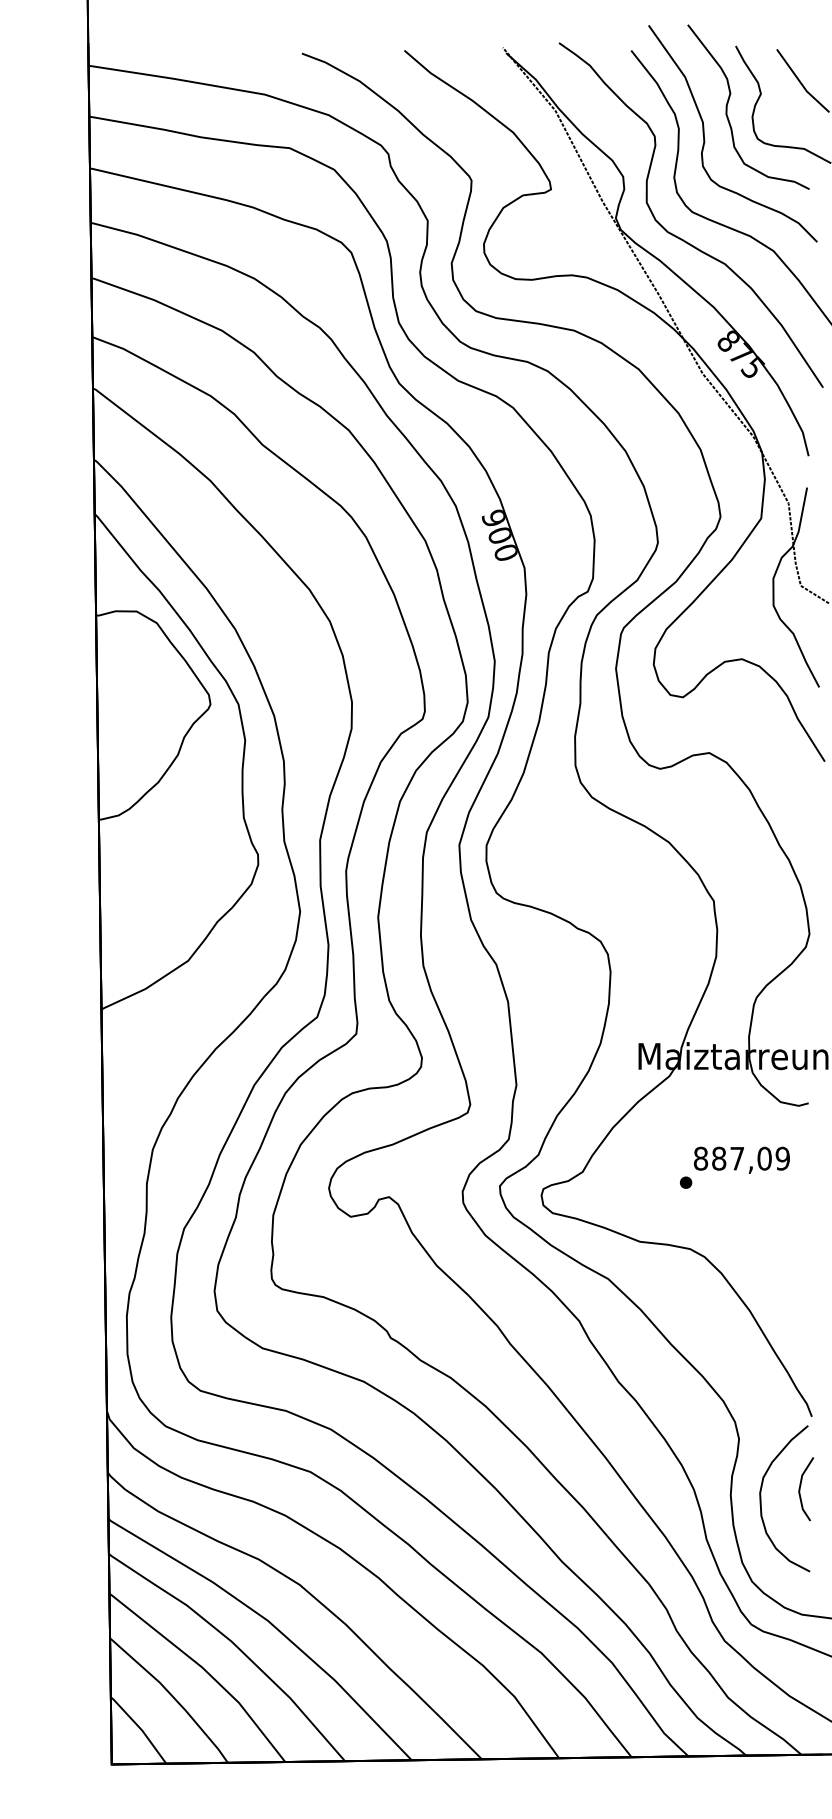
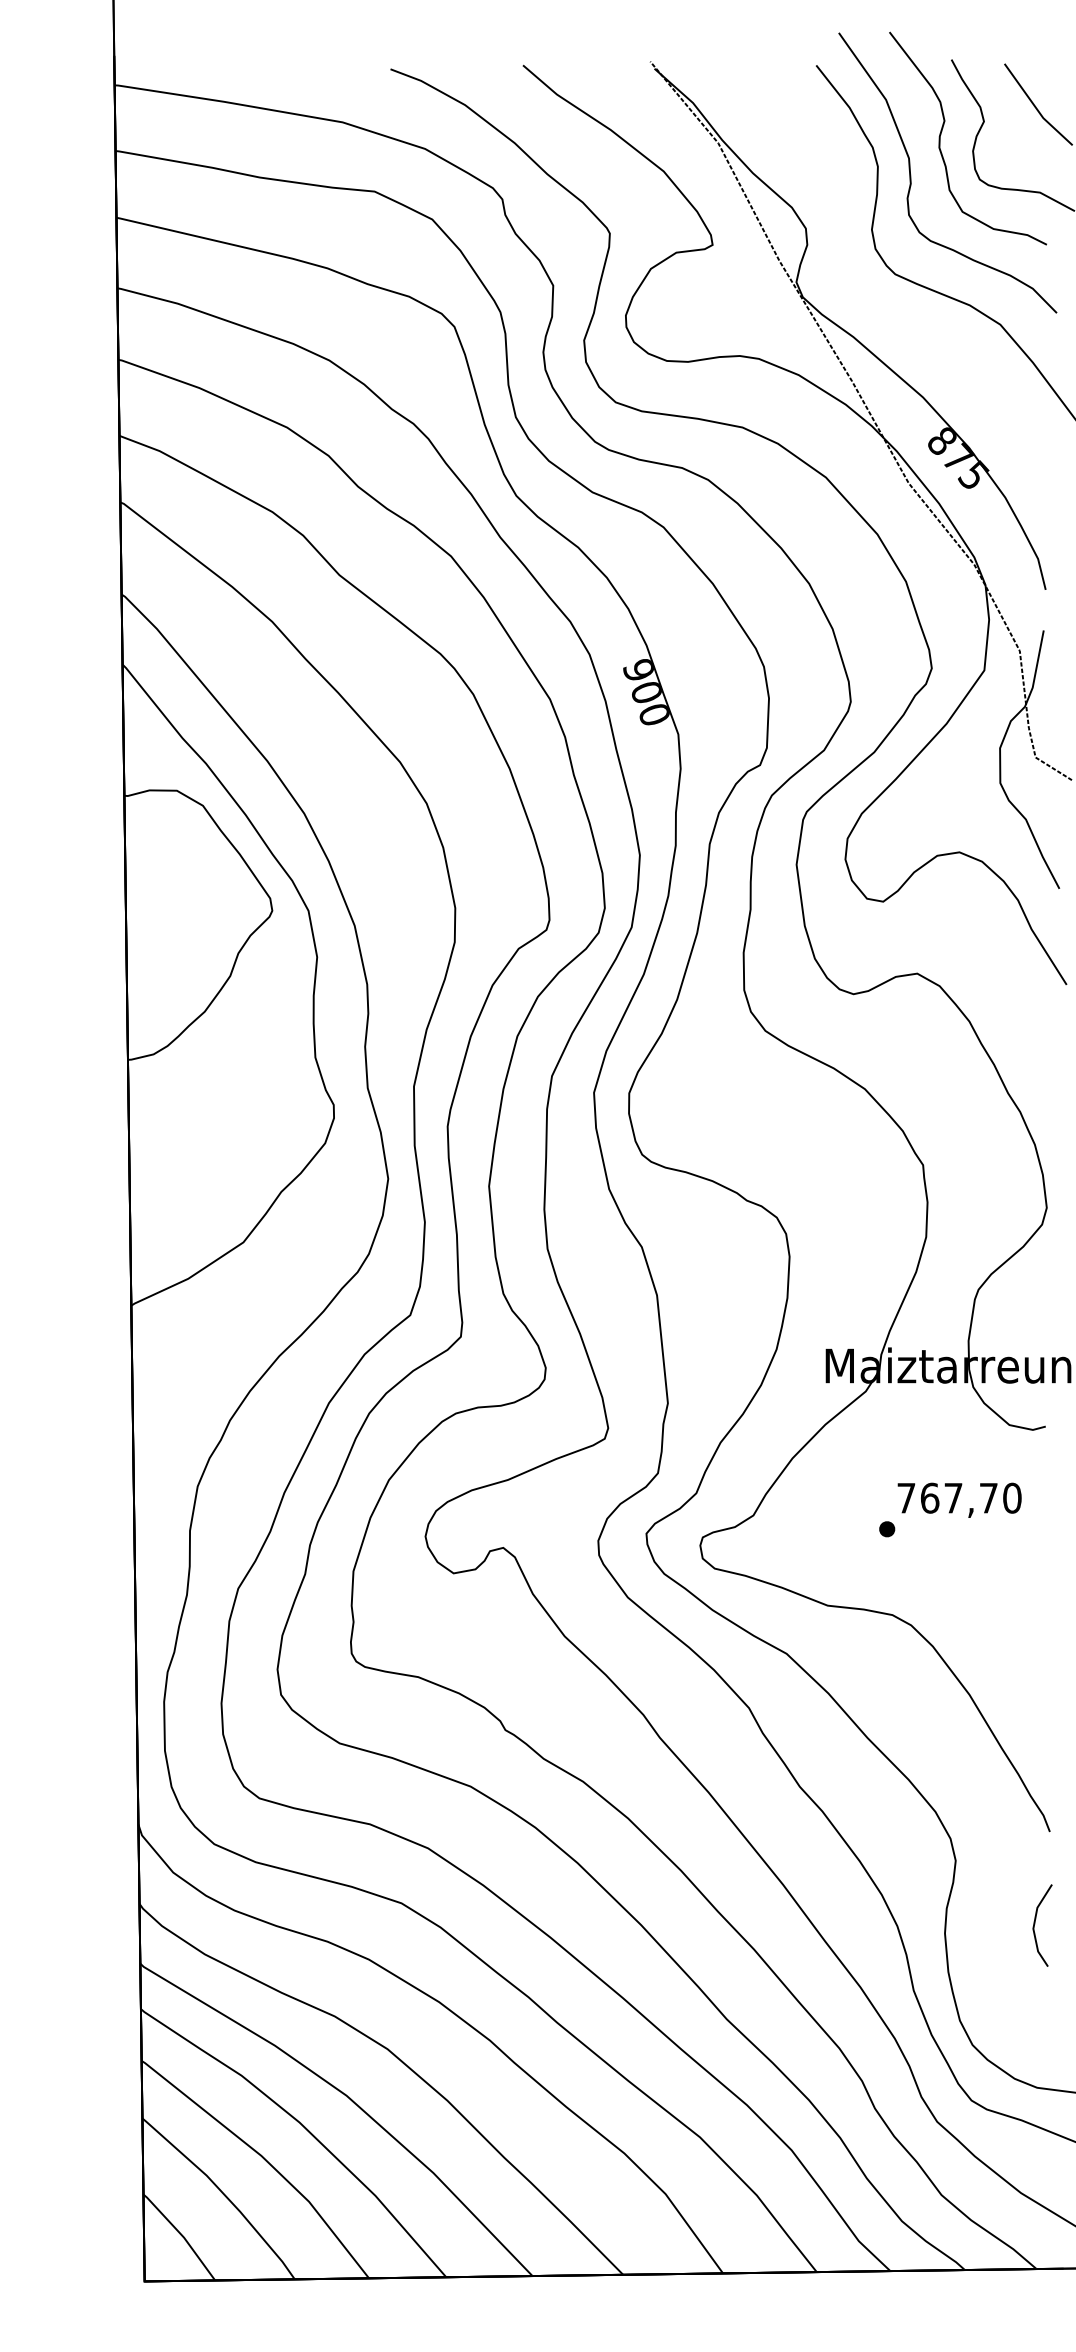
curve: (680, 237) -> (879, 307), removed
text: (741, 1158) -> (959, 1497), 887,09 -> 767,70
curve: (761, 1498) -> (984, 1937), removed

